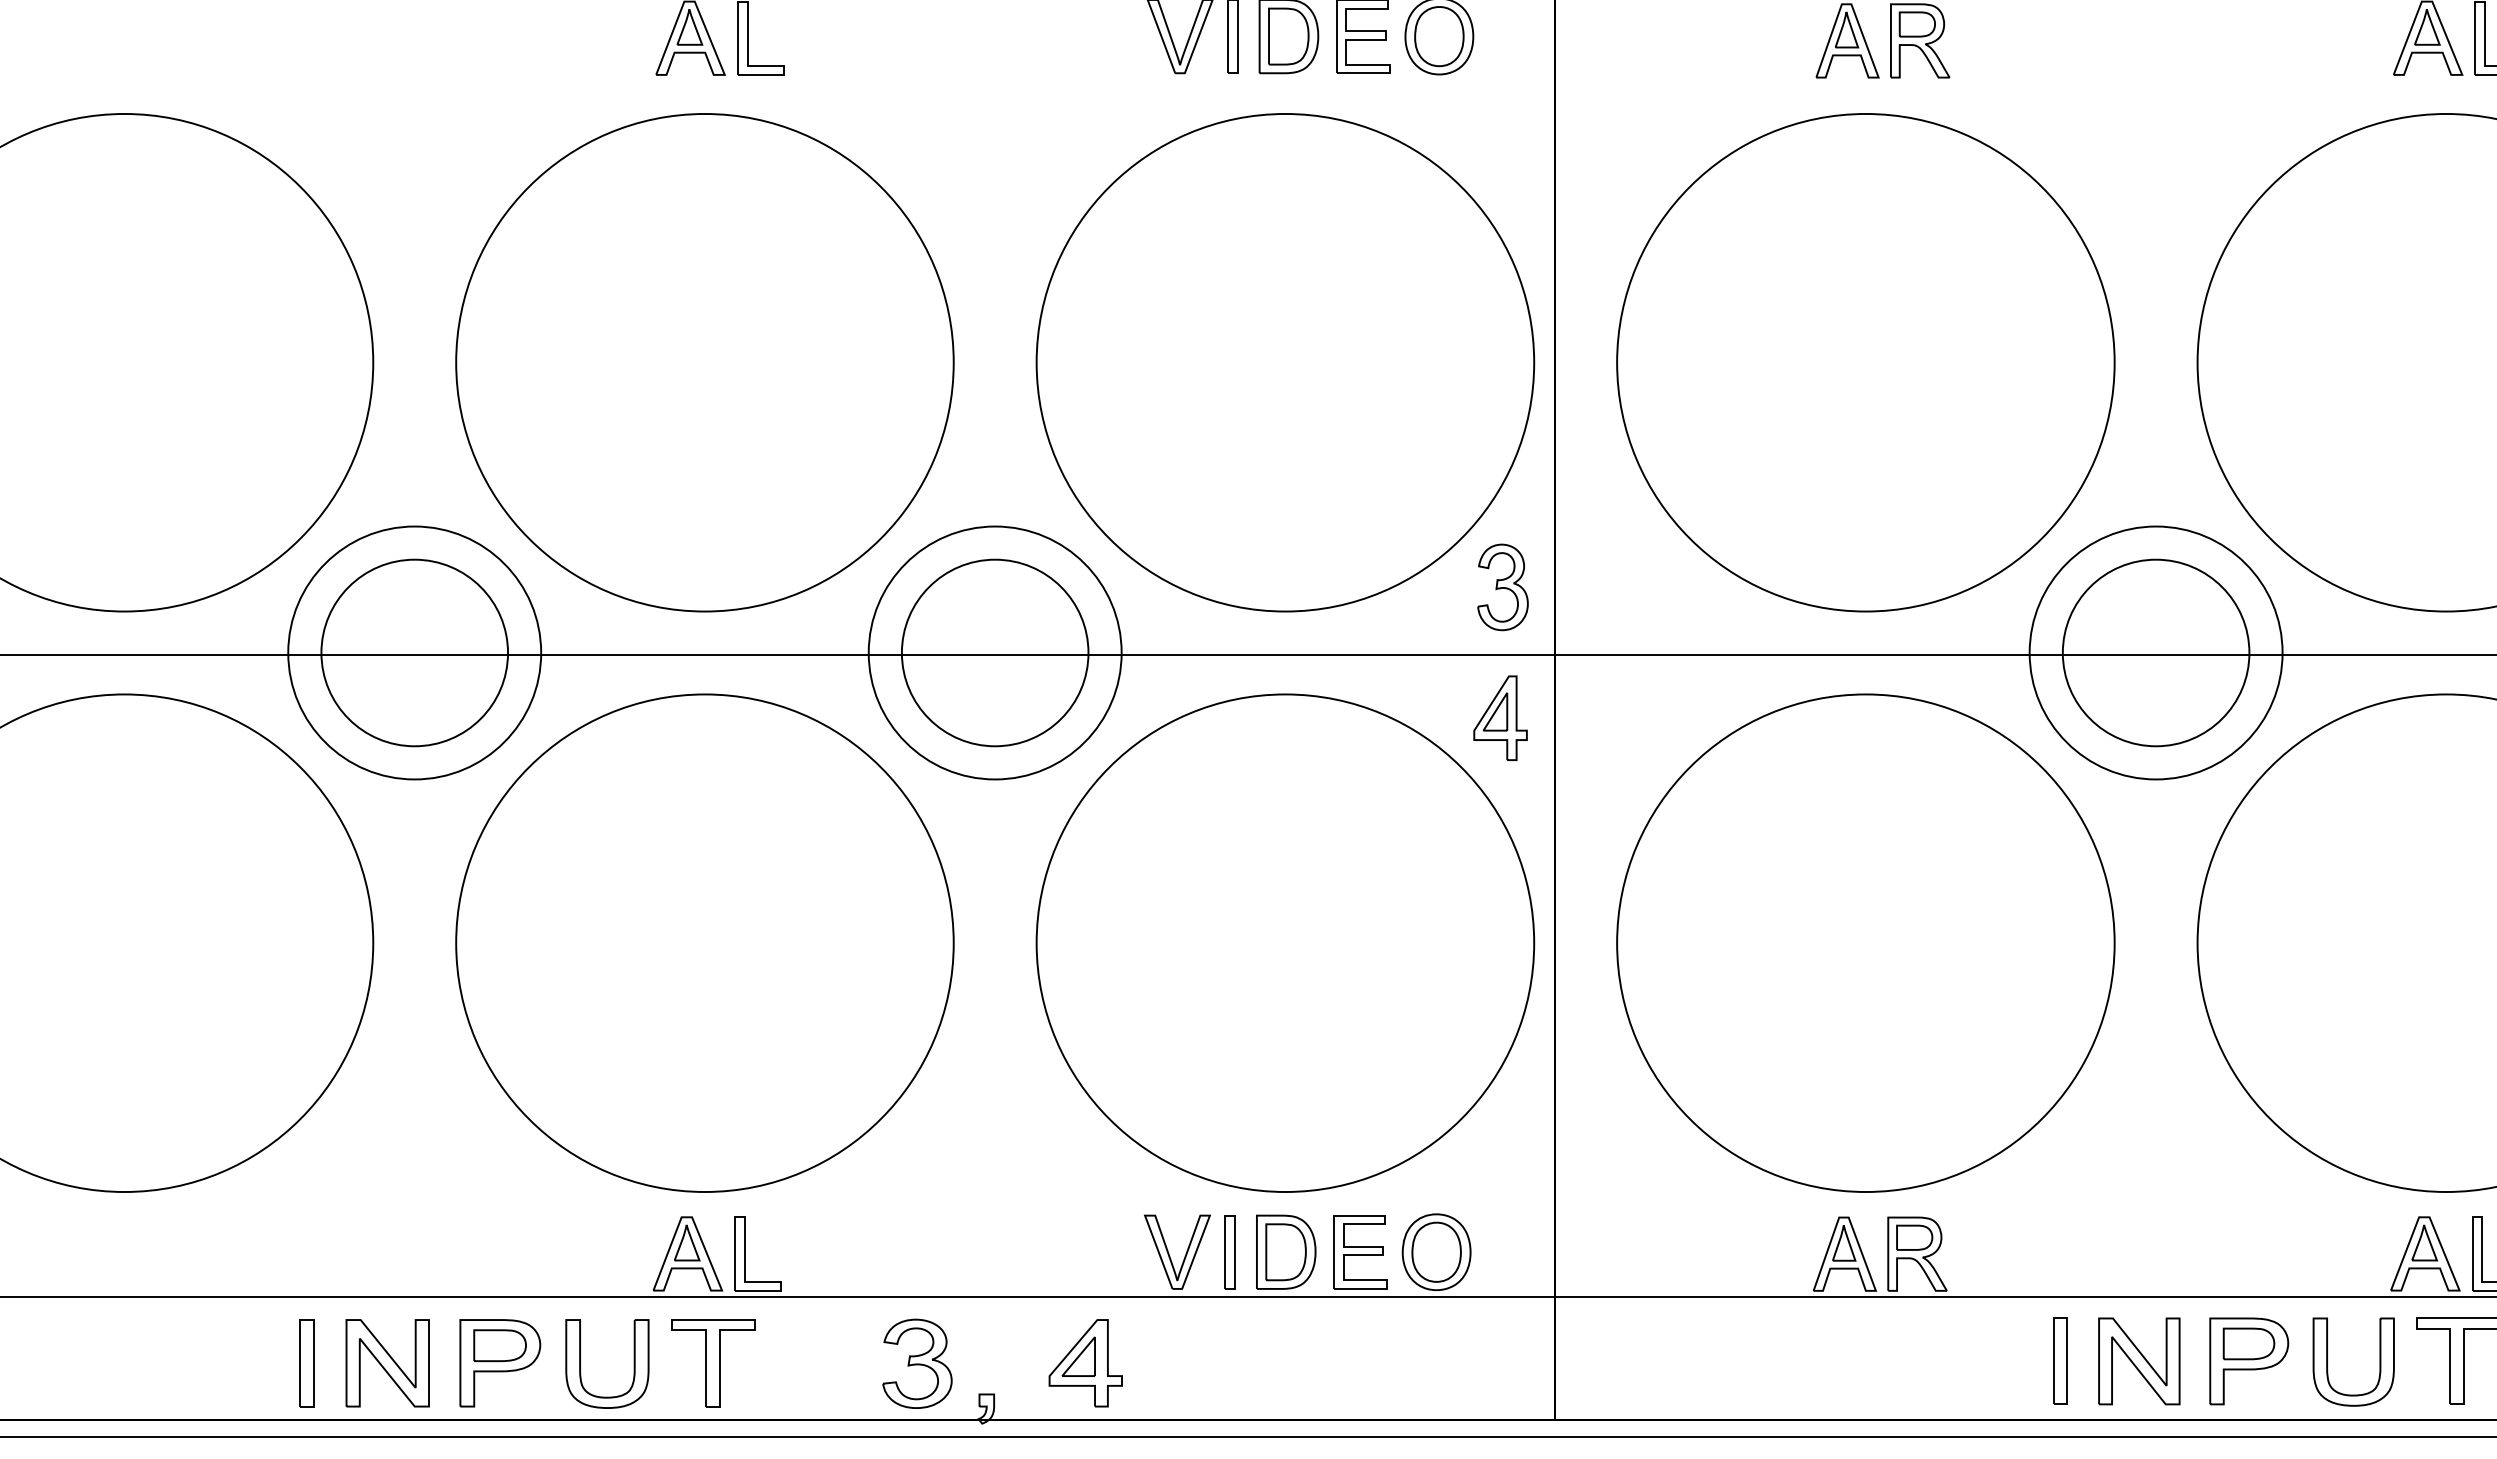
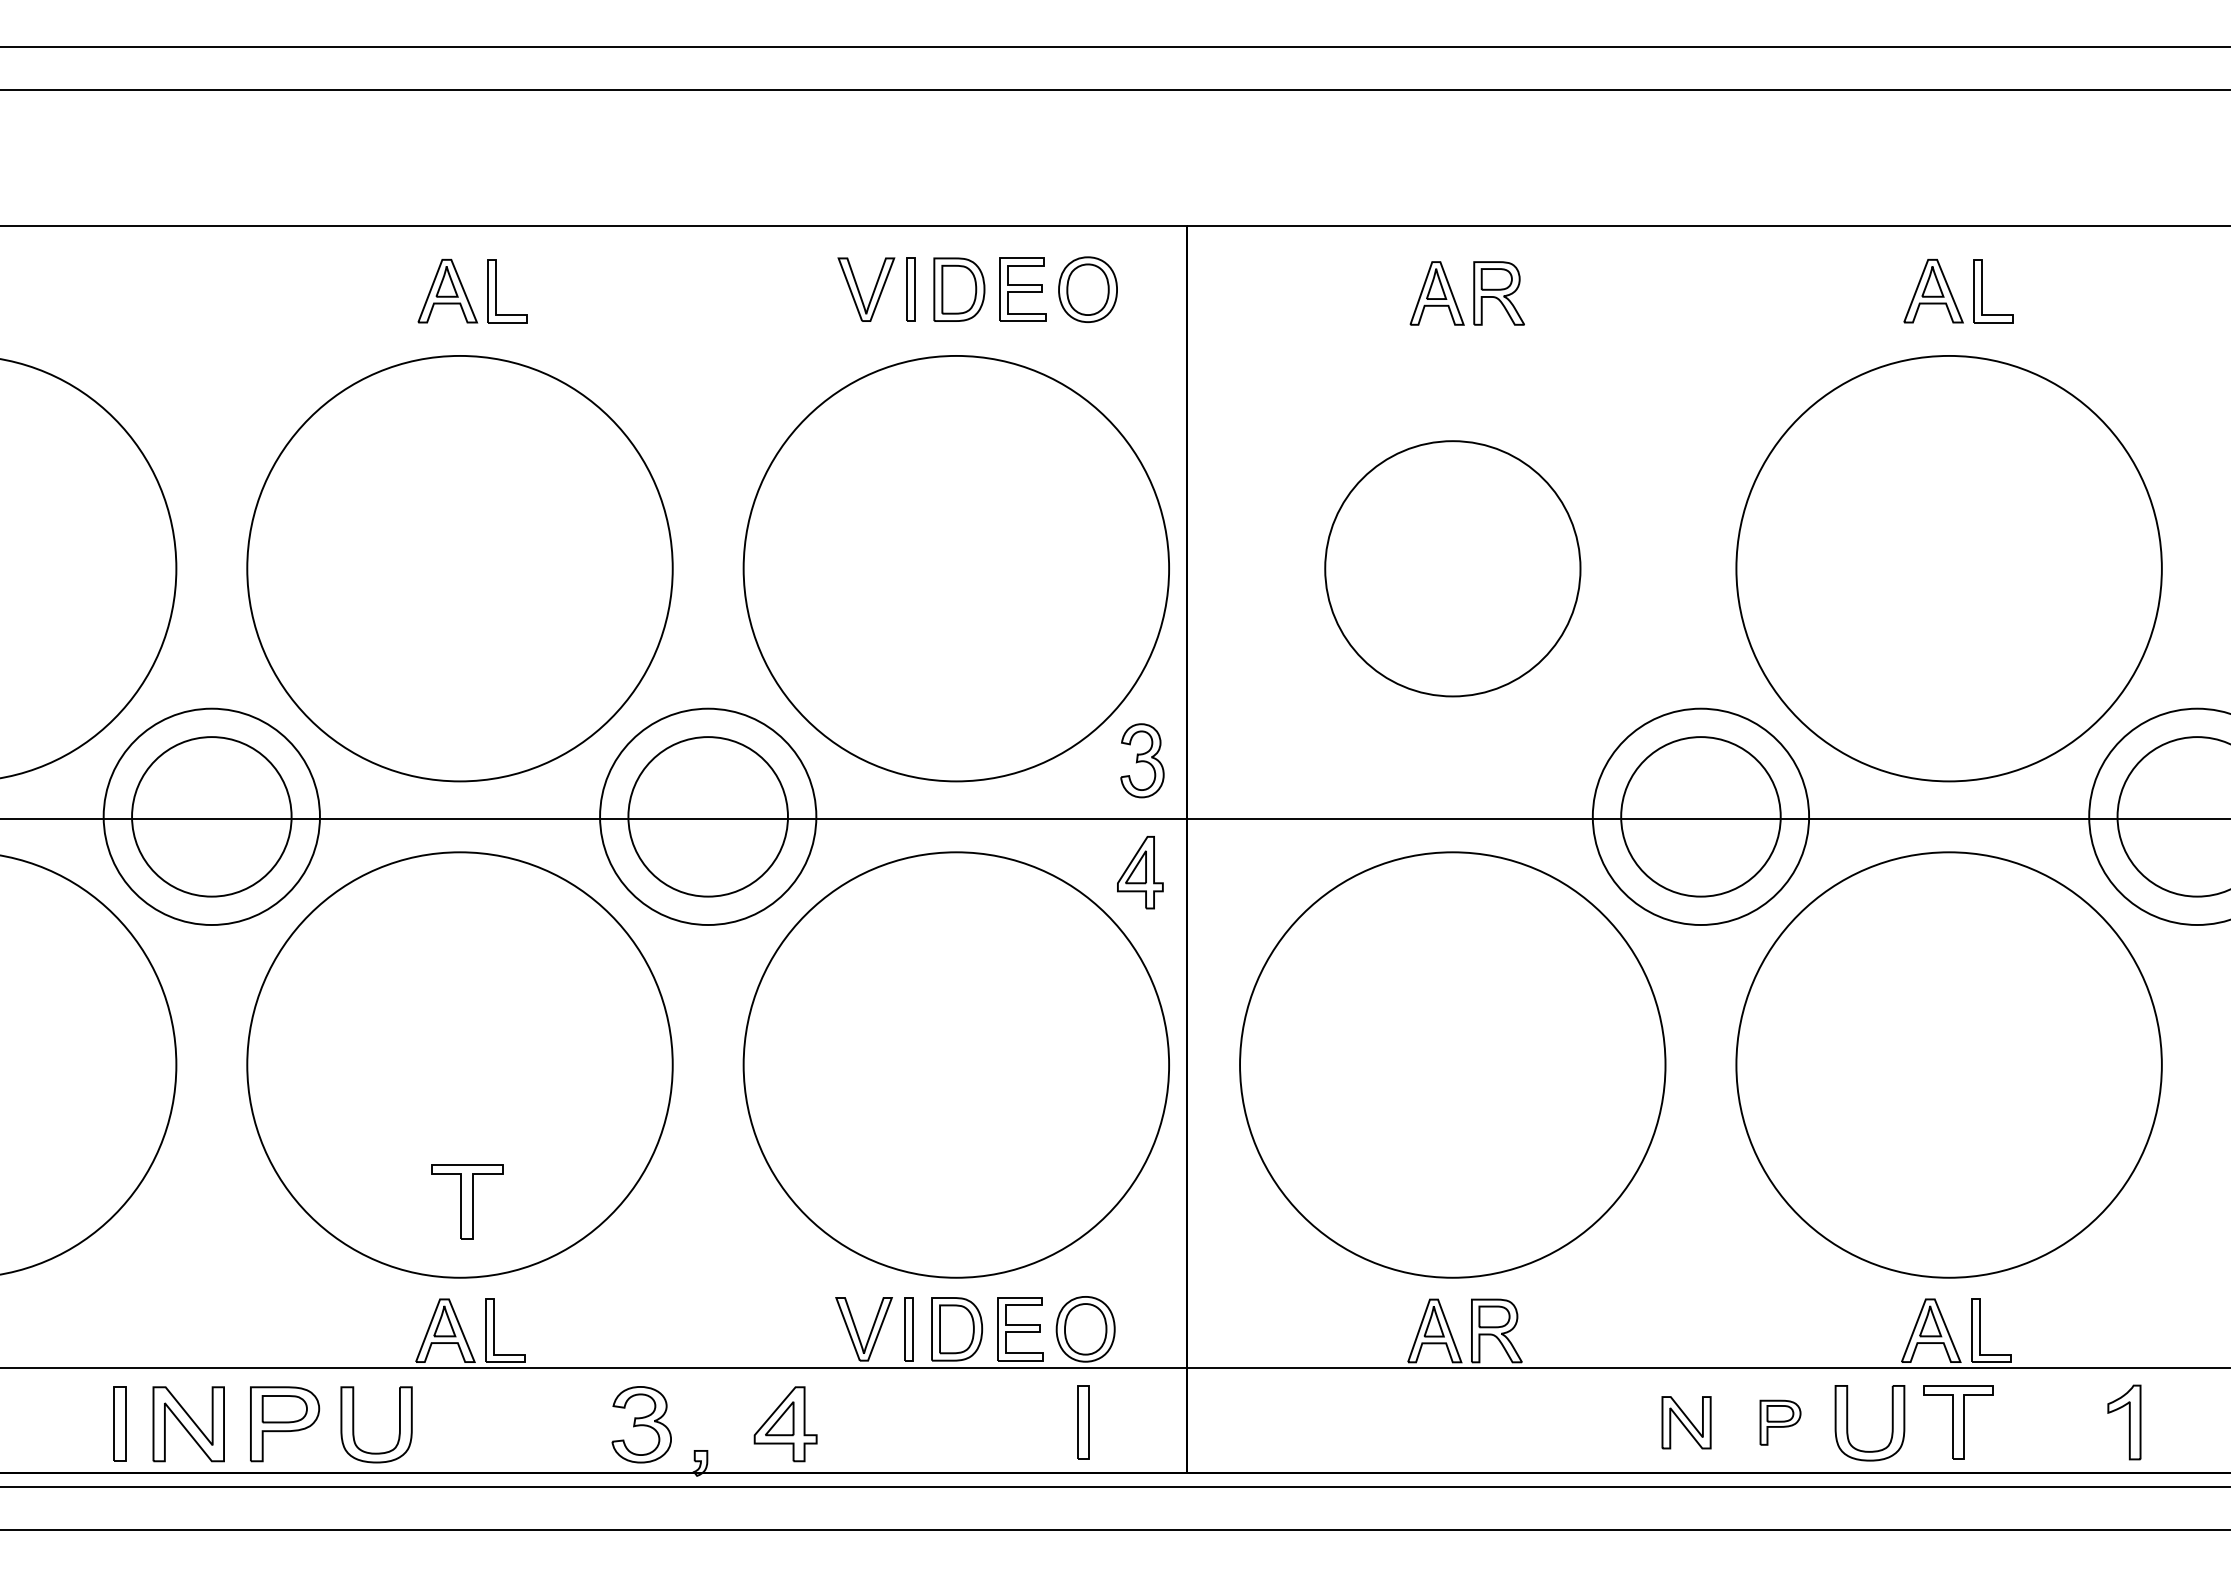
part: (1865, 362) -> (1452, 568), size x0.6
part: (2060, 1361) -> (1083, 1422), moved
part: (2139, 1361) -> (1686, 1422), size x0.7
part: (2249, 1361) -> (1780, 1422), size x0.6
part: (713, 1362) -> (467, 1201), moved

